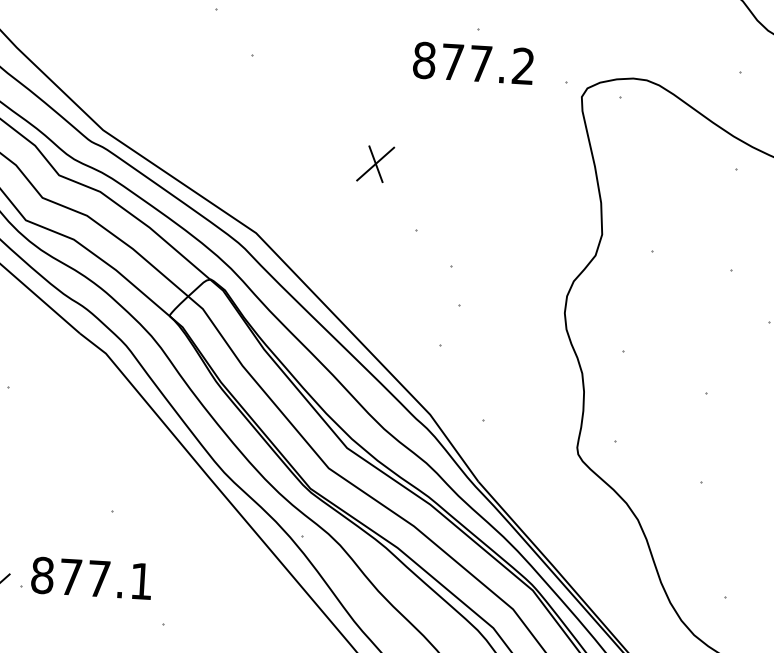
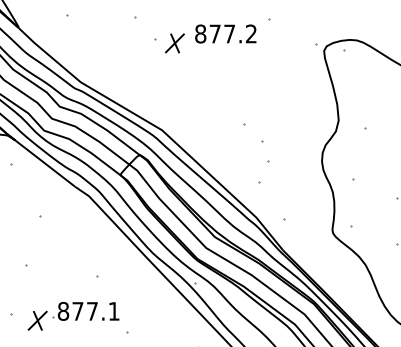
part: (472, 62) -> (225, 33), moved
part: (374, 164) -> (174, 43), moved

